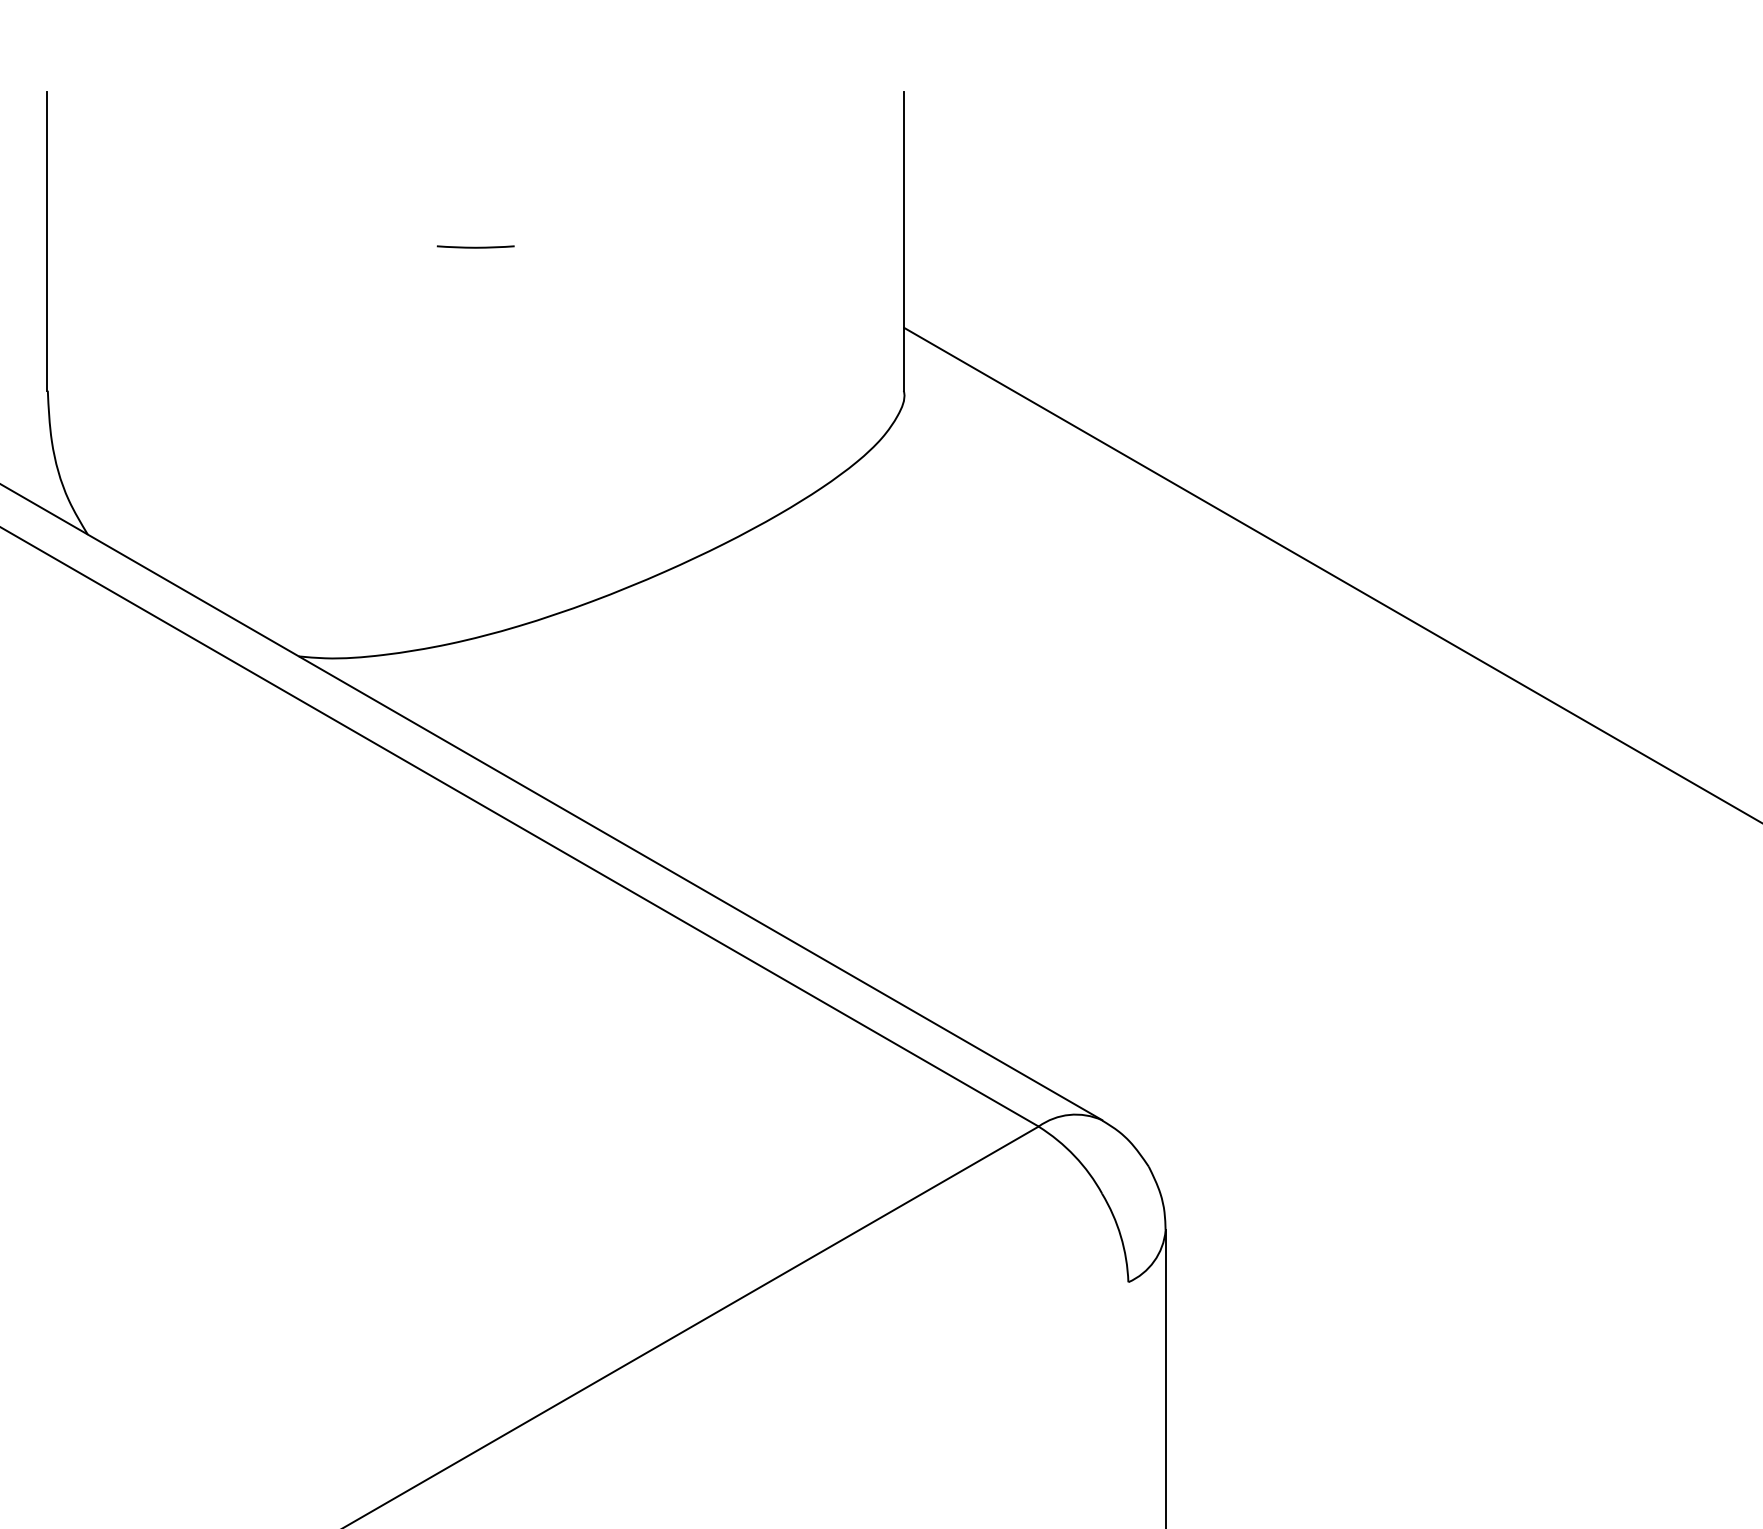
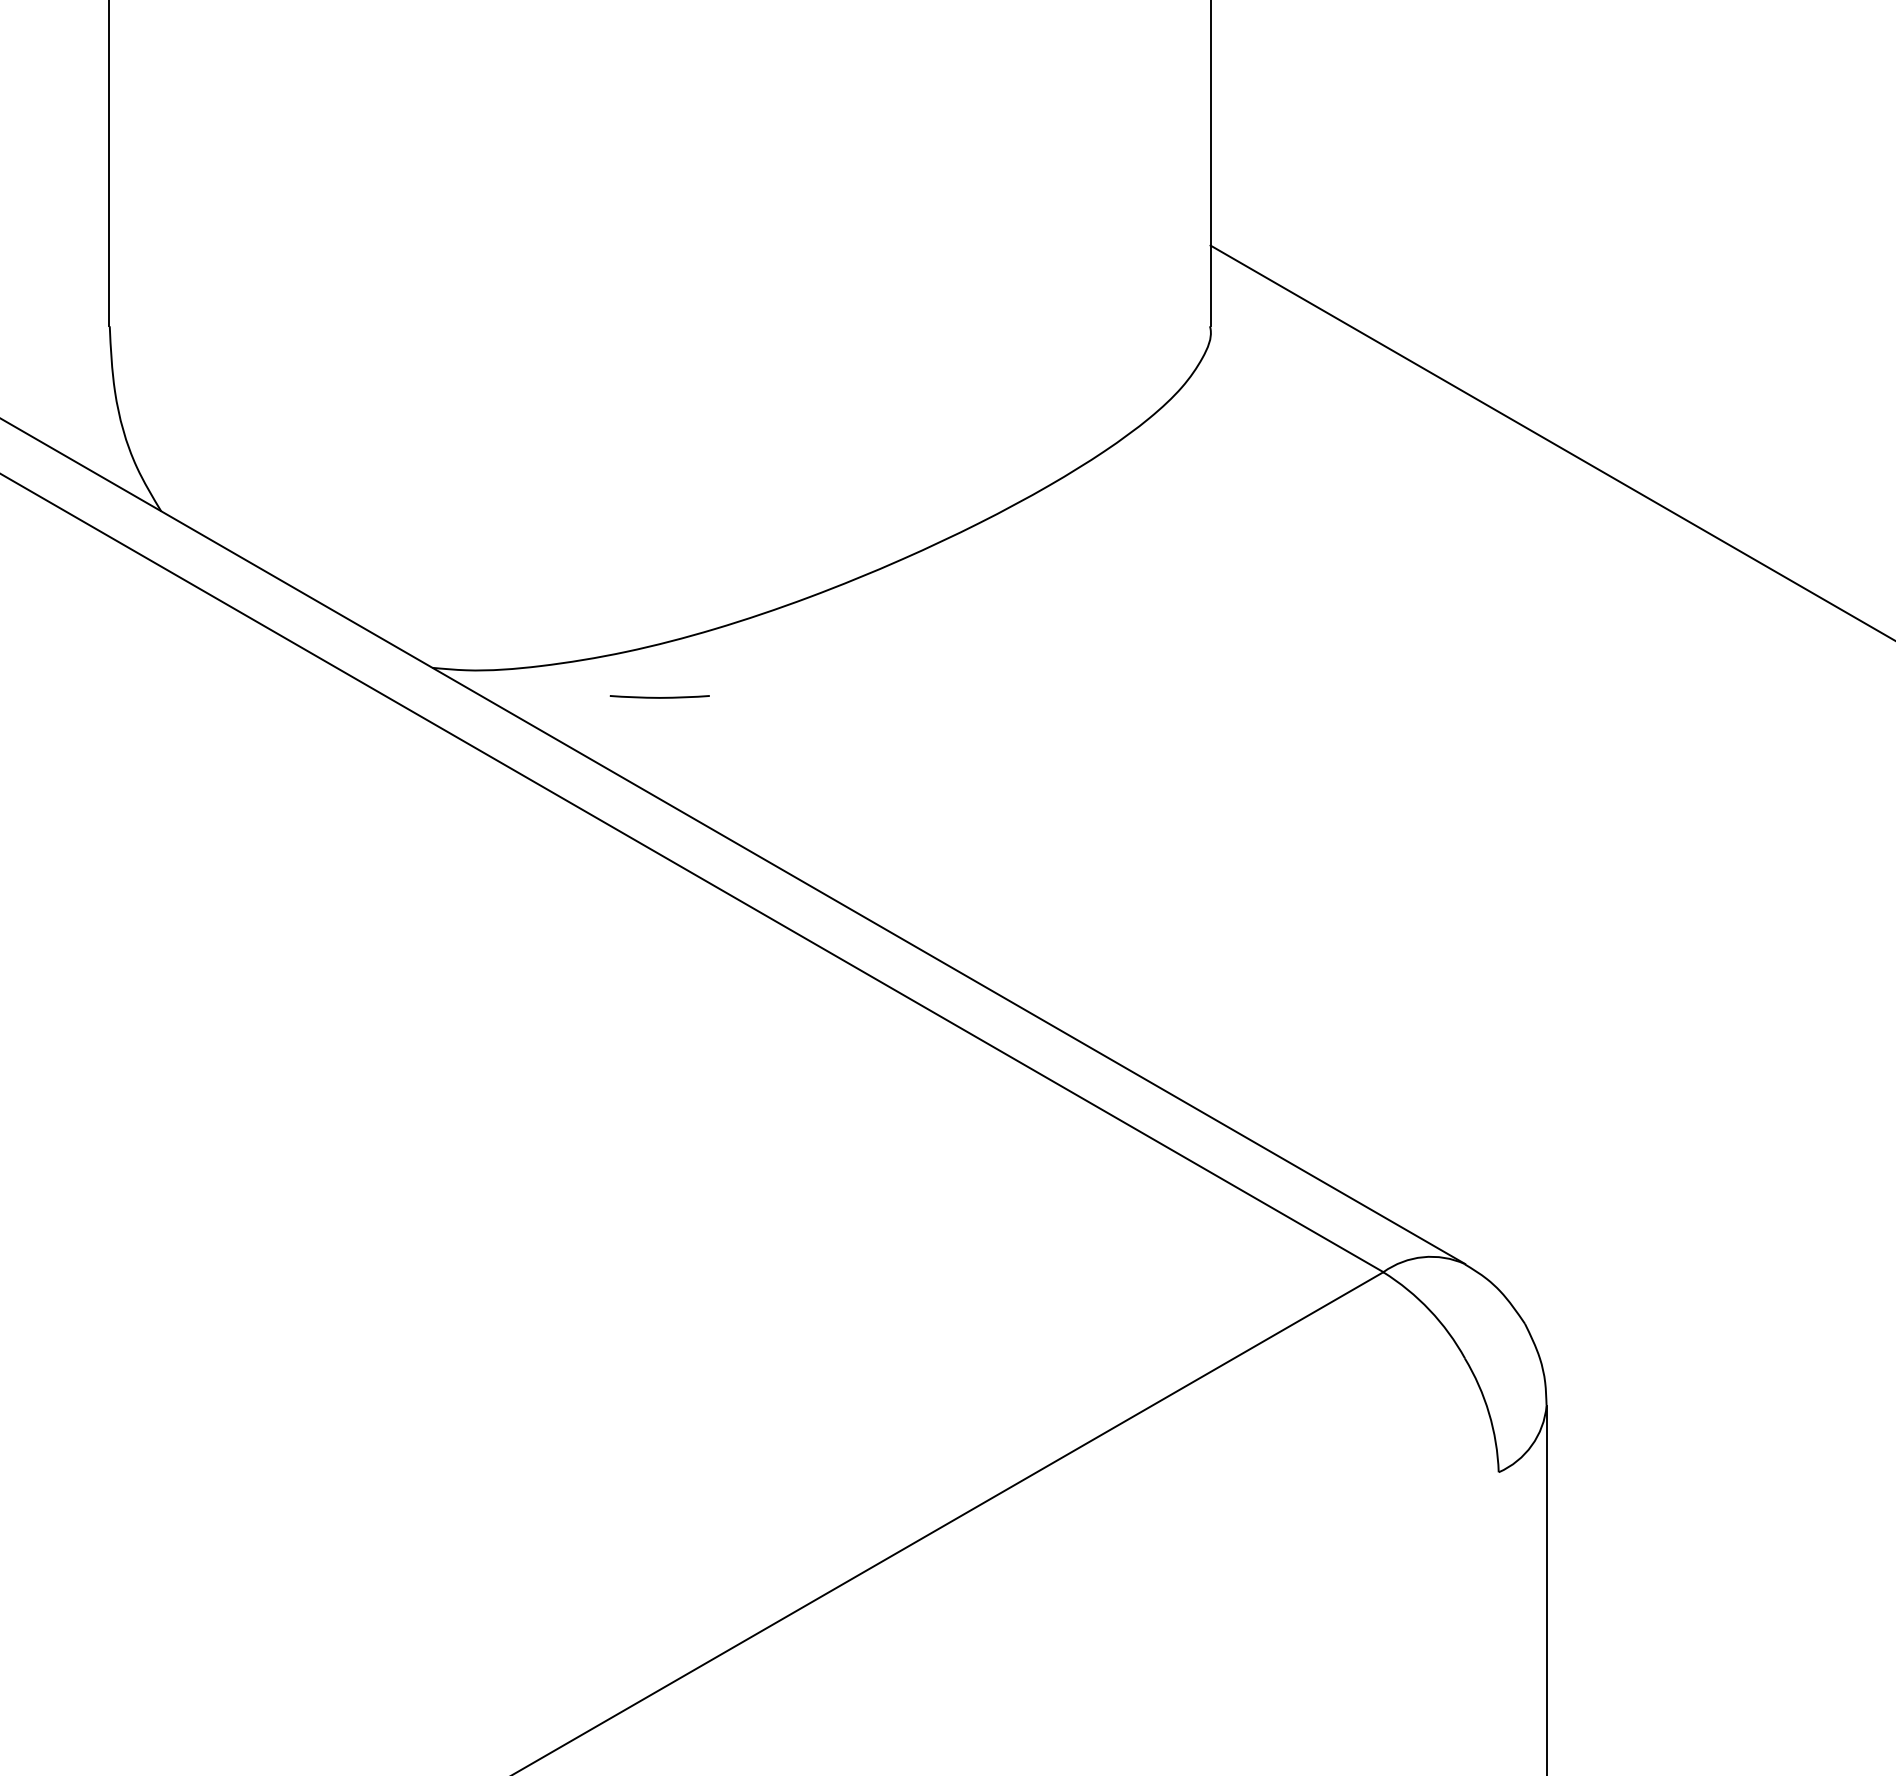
line: (475, 246) -> (659, 696), moved

